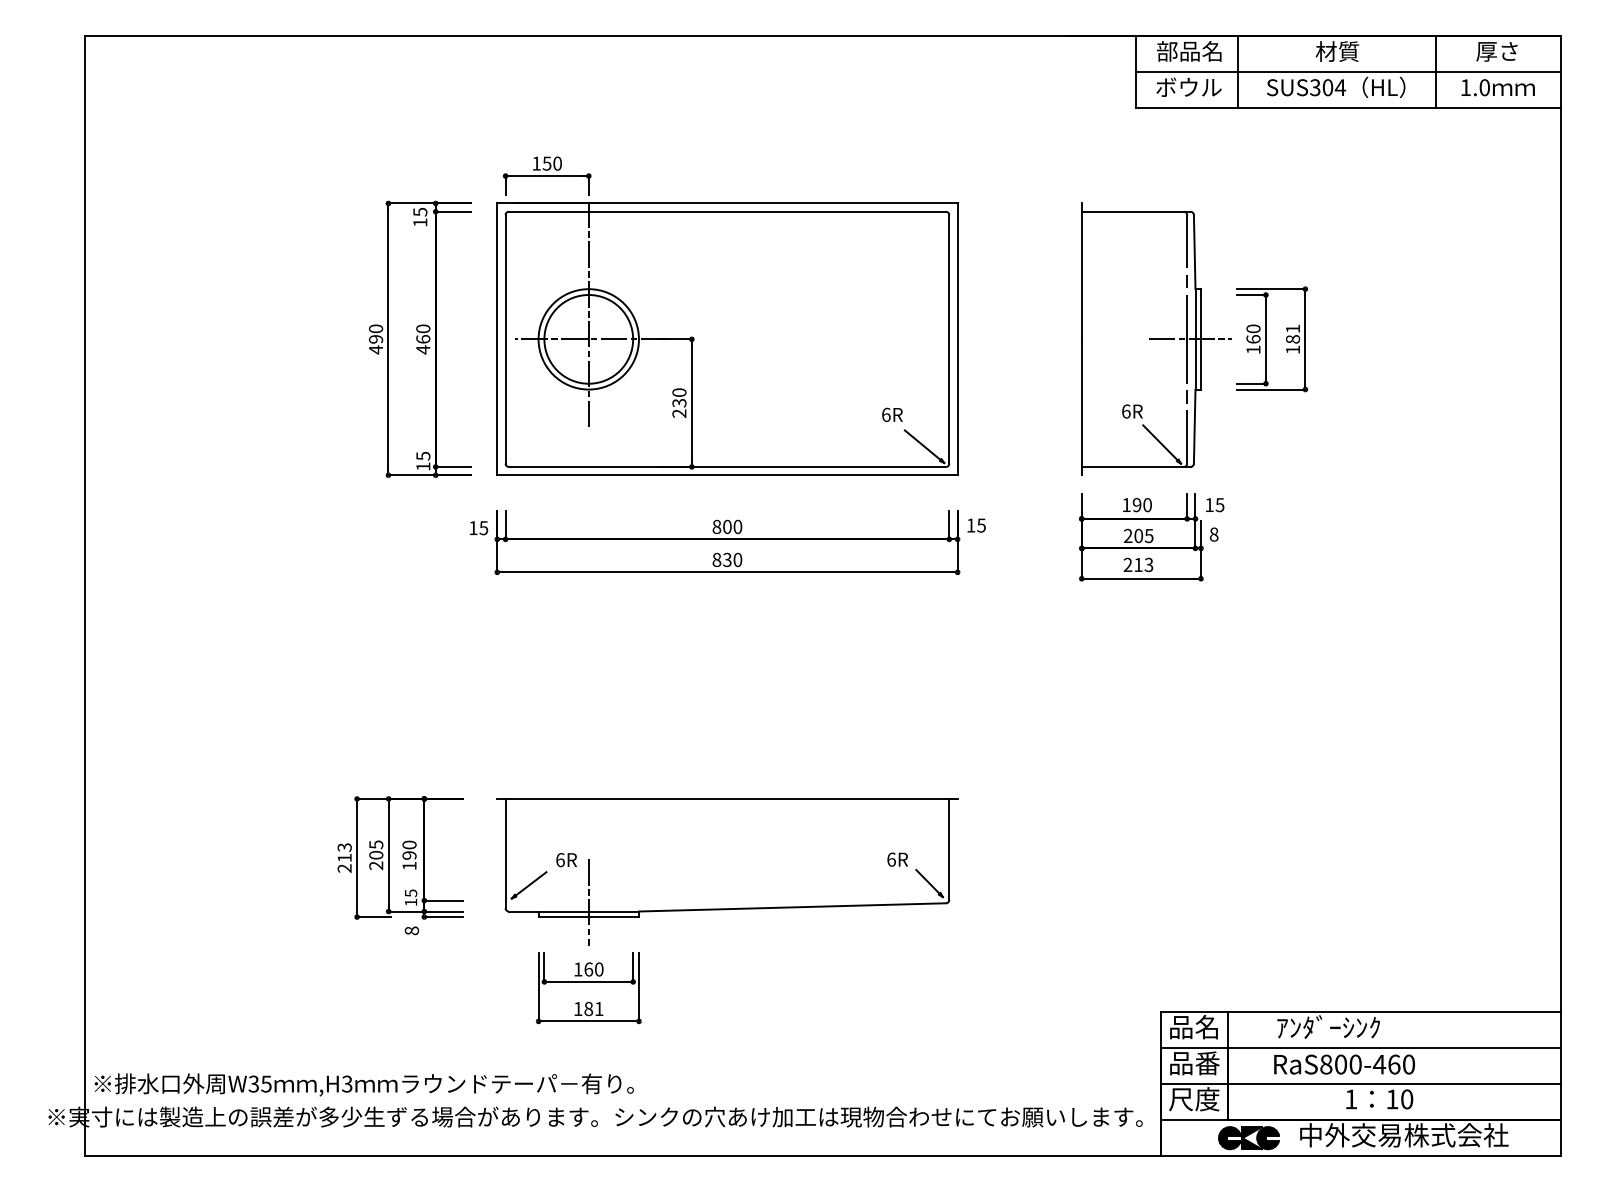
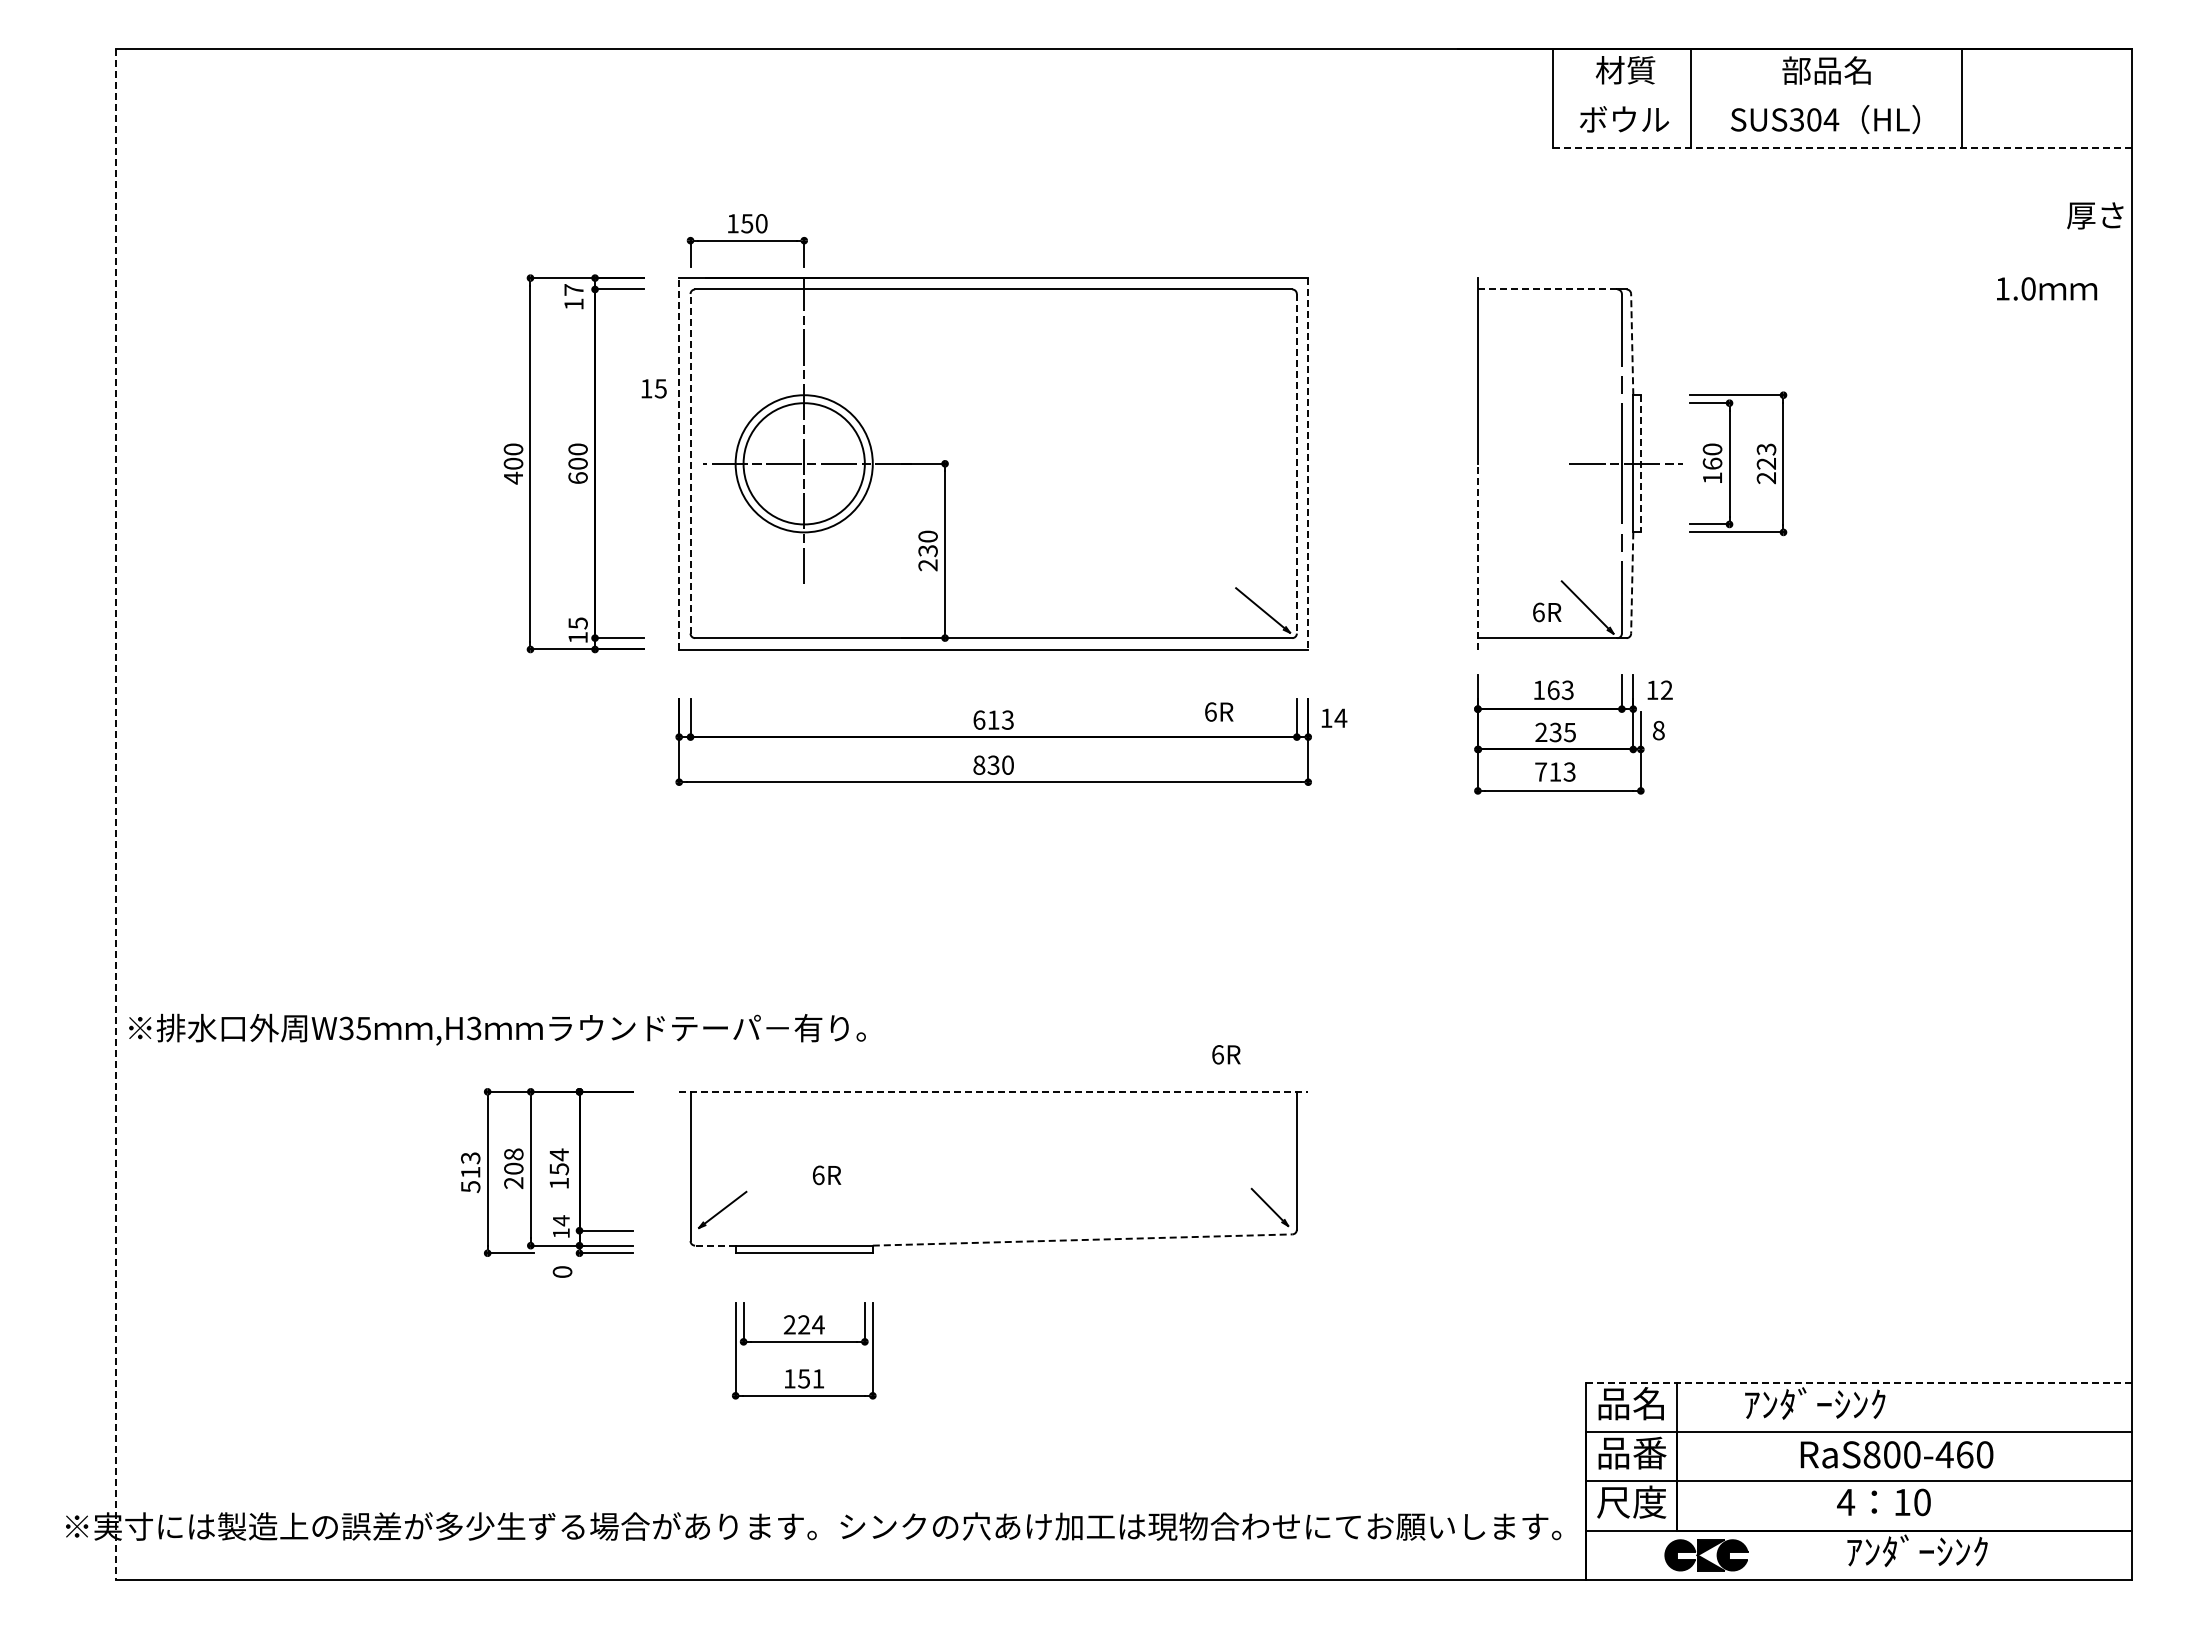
text: (1189, 51) -> (1624, 70), 部品名 -> 材質
text: (1336, 51) -> (1826, 70), 材質 -> 部品名
text: (1497, 51) -> (2095, 215), moved
line: (1348, 72) -> (1842, 98), removed
text: (1498, 87) -> (2047, 288), moved
line: (1348, 107) -> (1842, 147), solid -> dashed
line: (1132, 211) -> (1547, 289), solid -> dashed
text: (419, 212) -> (573, 290), 15 -> 17
line: (1194, 252) -> (1632, 344), solid -> dashed
text: (376, 339) -> (513, 463), 490 -> 400
line: (497, 339) -> (679, 463), solid -> dashed
line: (505, 339) -> (690, 463), solid -> dashed
line: (949, 339) -> (1296, 463), solid -> dashed
line: (957, 339) -> (1308, 463), solid -> dashed
line: (1200, 339) -> (1640, 463), solid -> dashed
text: (1292, 339) -> (1766, 463), 181 -> 223
text: (422, 344) -> (577, 470), 460 -> 600
line: (1081, 407) -> (1477, 556), solid -> dashed
text: (1132, 411) -> (1547, 612), moved
text: (892, 414) -> (1219, 711), moved
line: (1194, 426) -> (1632, 583), solid -> dashed
text: (1142, 505) -> (1560, 690), 190 -> 163
text: (1219, 505) -> (1666, 690), 15 -> 12
text: (981, 525) -> (1340, 717), 15 -> 14
text: (727, 526) -> (993, 719), 800 -> 613
text: (478, 527) -> (653, 388), moved
text: (1138, 535) -> (1555, 732), 205 -> 235
text: (1128, 564) -> (1541, 771), 213 -> 713
line: (84, 596) -> (115, 814), solid -> dashed
line: (727, 798) -> (993, 1091), solid -> dashed
text: (376, 844) -> (513, 1154), 205 -> 208
text: (409, 849) -> (559, 1161), 190 -> 154
text: (897, 859) -> (1226, 1054), moved
text: (567, 860) -> (827, 1175), moved
text: (344, 868) -> (470, 1186), 213 -> 513
text: (411, 893) -> (561, 1220), 15 -> 14
line: (588, 901) -> (804, 1232), removed
line: (792, 907) -> (1082, 1240), solid -> dashed
line: (523, 911) -> (714, 1245), solid -> dashed
text: (411, 930) -> (562, 1271), 8 -> 0
text: (588, 969) -> (803, 1324), 160 -> 224
text: (588, 1008) -> (804, 1378), 181 -> 151
line: (1361, 1011) -> (1859, 1382), solid -> dashed
text: (1344, 1064) -> (1896, 1454), moved
text: (364, 1084) -> (497, 1029), moved
text: (1351, 1099) -> (1846, 1502), 1 -> 4
text: (1404, 1135) -> (1918, 1551), 中外交易株式会社 -> ｱﾝﾀﾞｰｼﾝｸ

